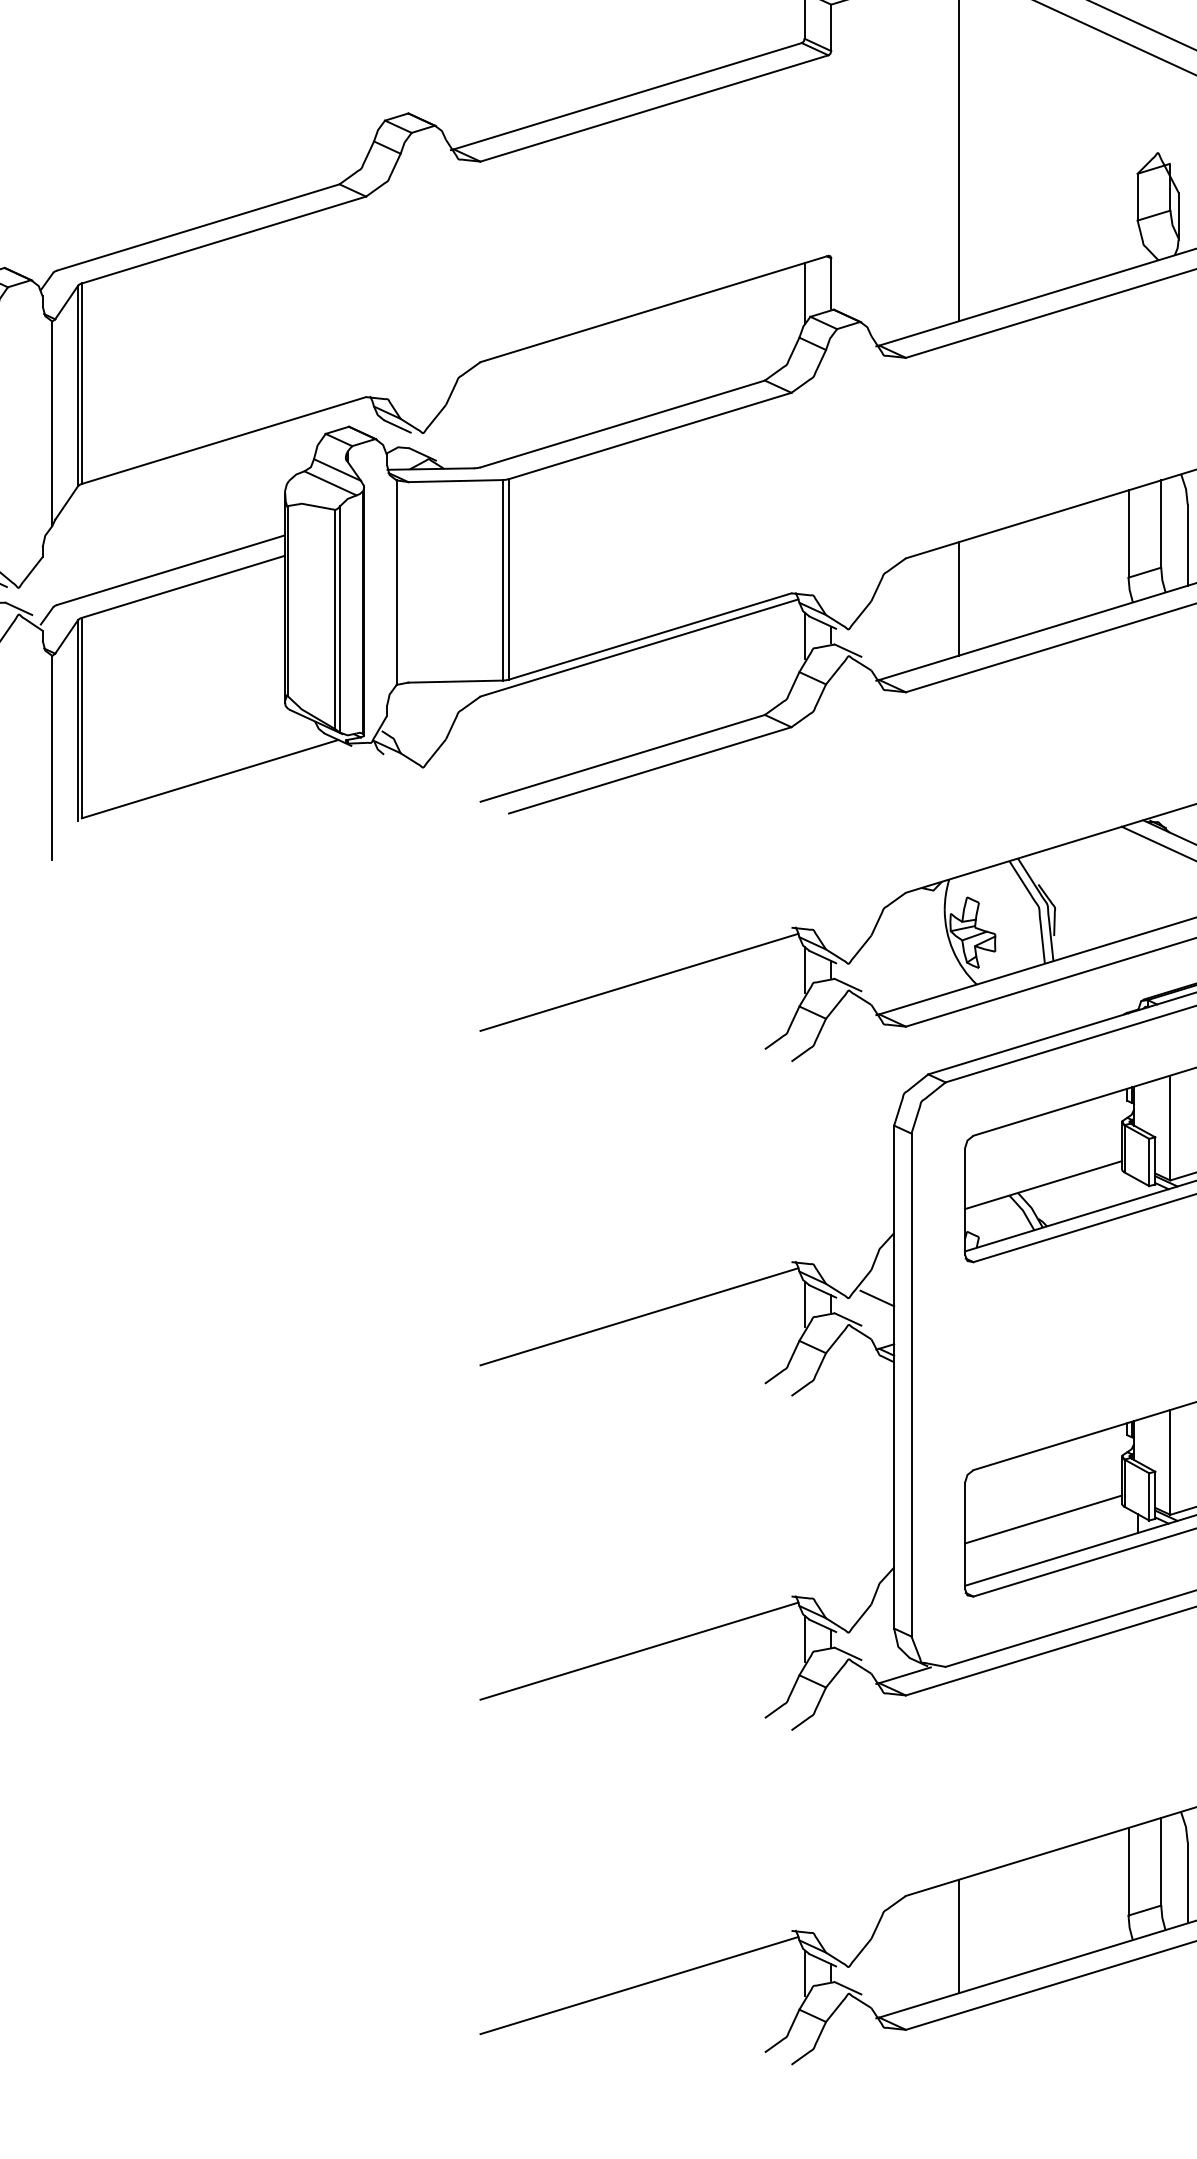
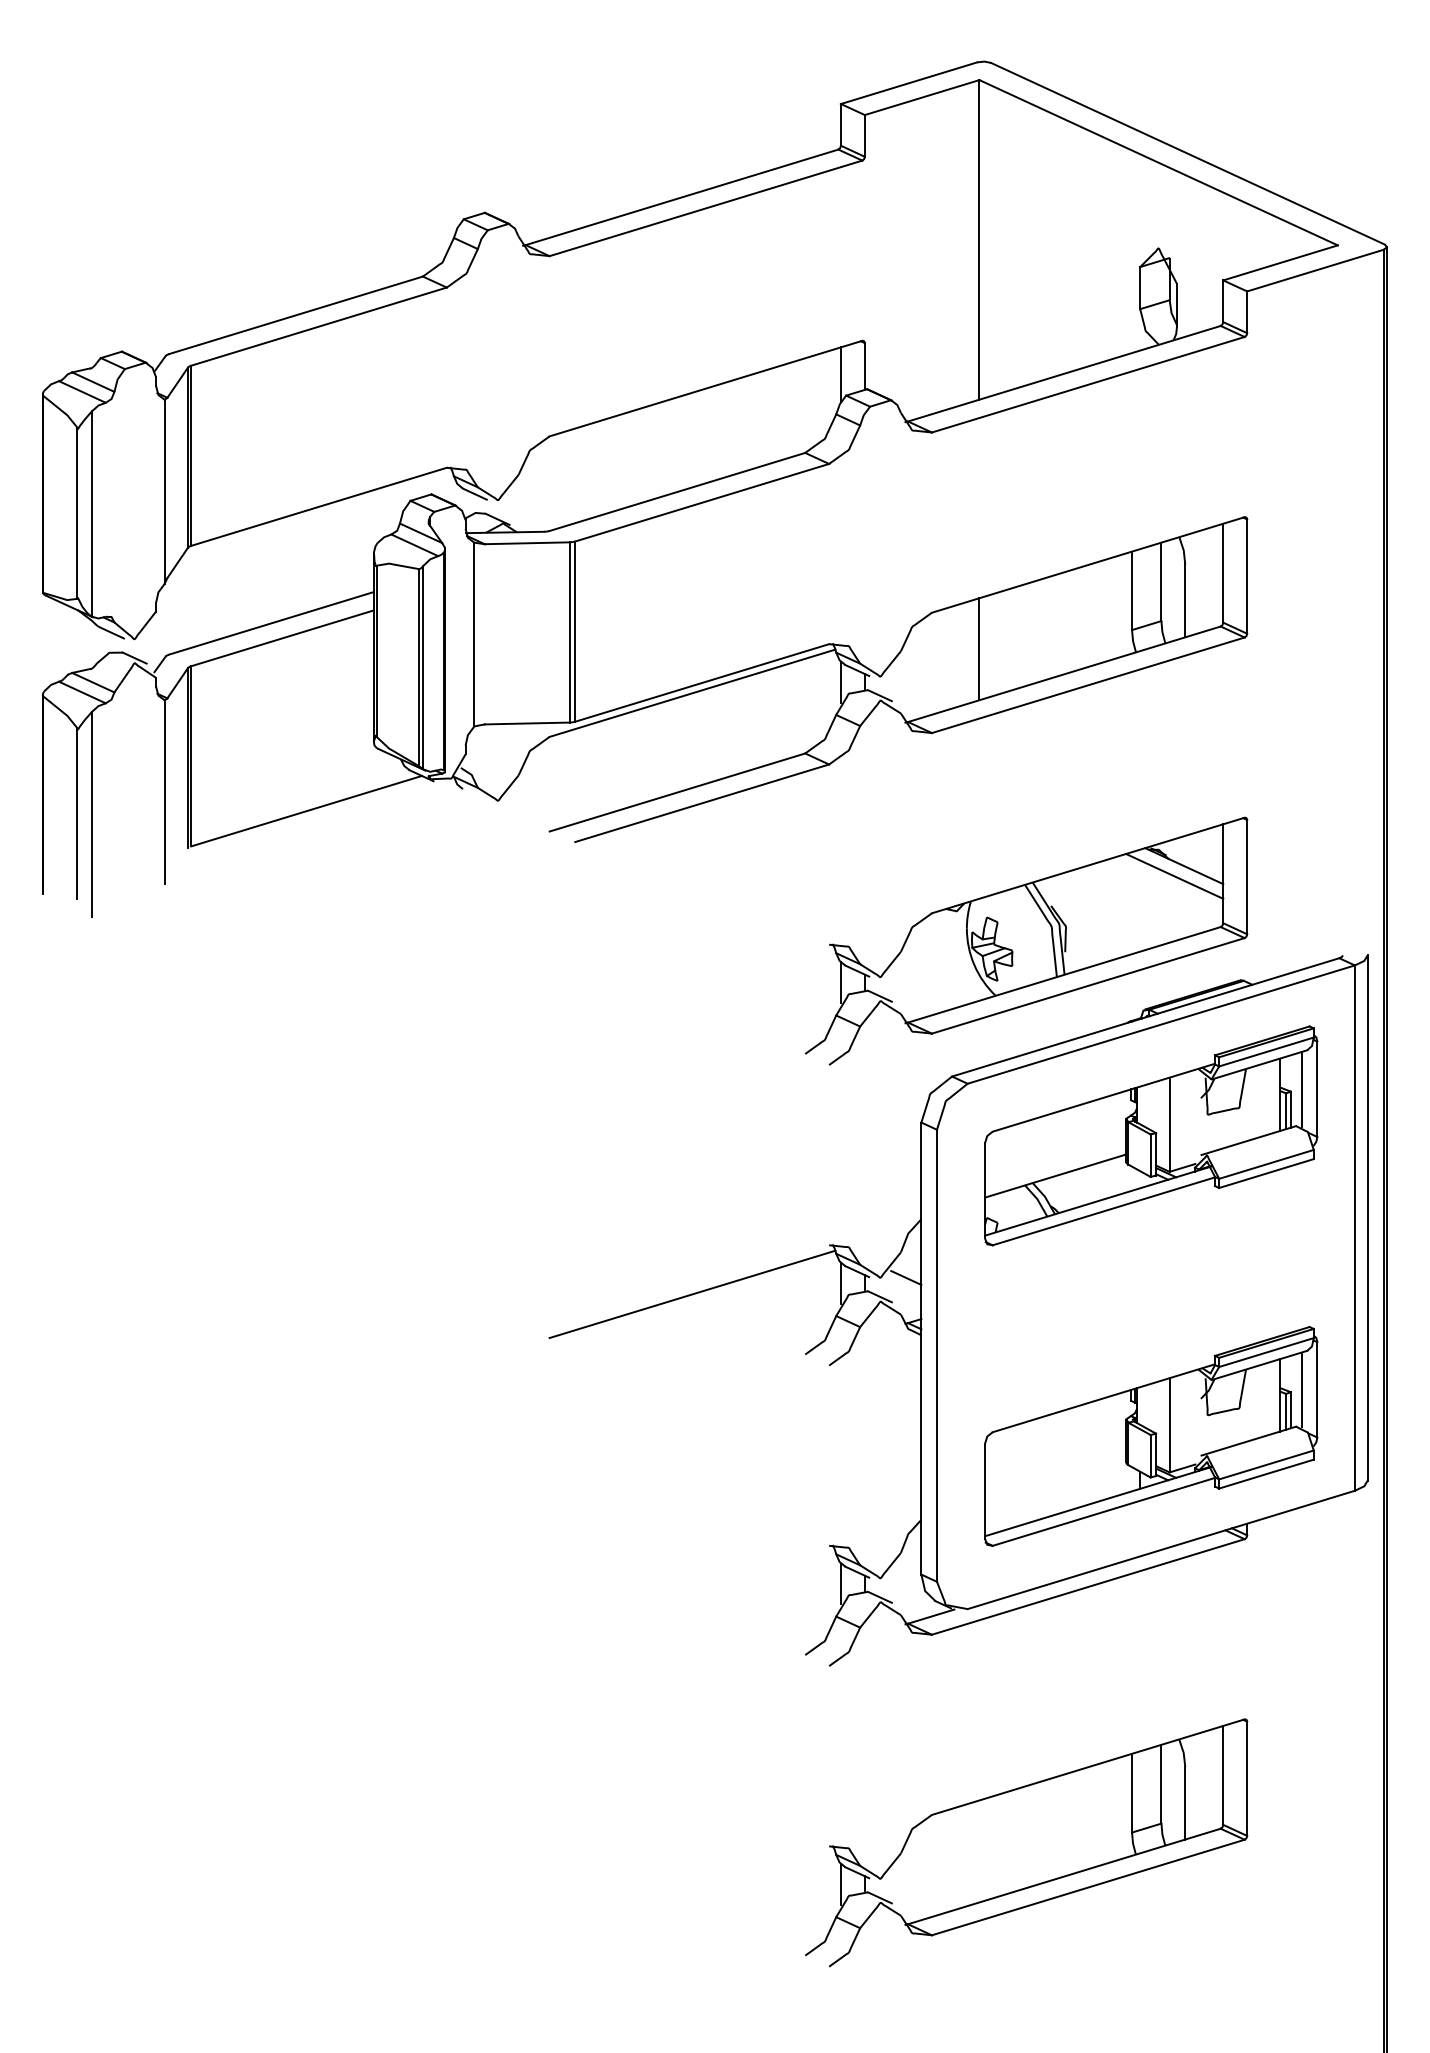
line: (639, 982) -> (692, 993), removed
line: (1043, 1519) -> (1055, 1476), removed
line: (639, 1650) -> (692, 1594), removed
line: (958, 1936) -> (979, 1851), removed
line: (639, 1985) -> (692, 1895), removed

